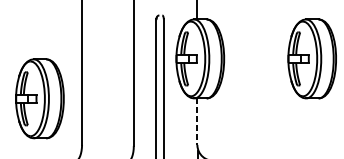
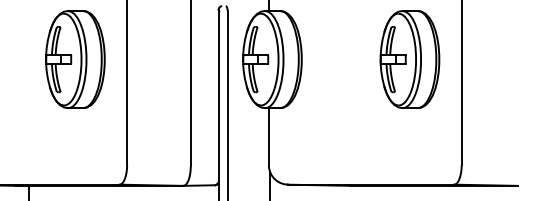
part: (40, 98) -> (75, 59), moved
line: (197, 121) -> (268, 136), dashed -> solid

